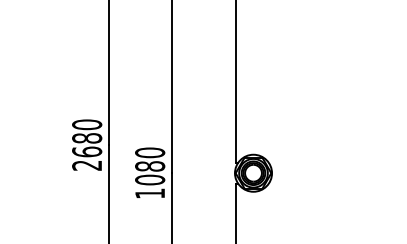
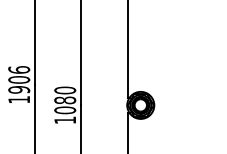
text: (87, 144) -> (19, 84), 2680 -> 1906

